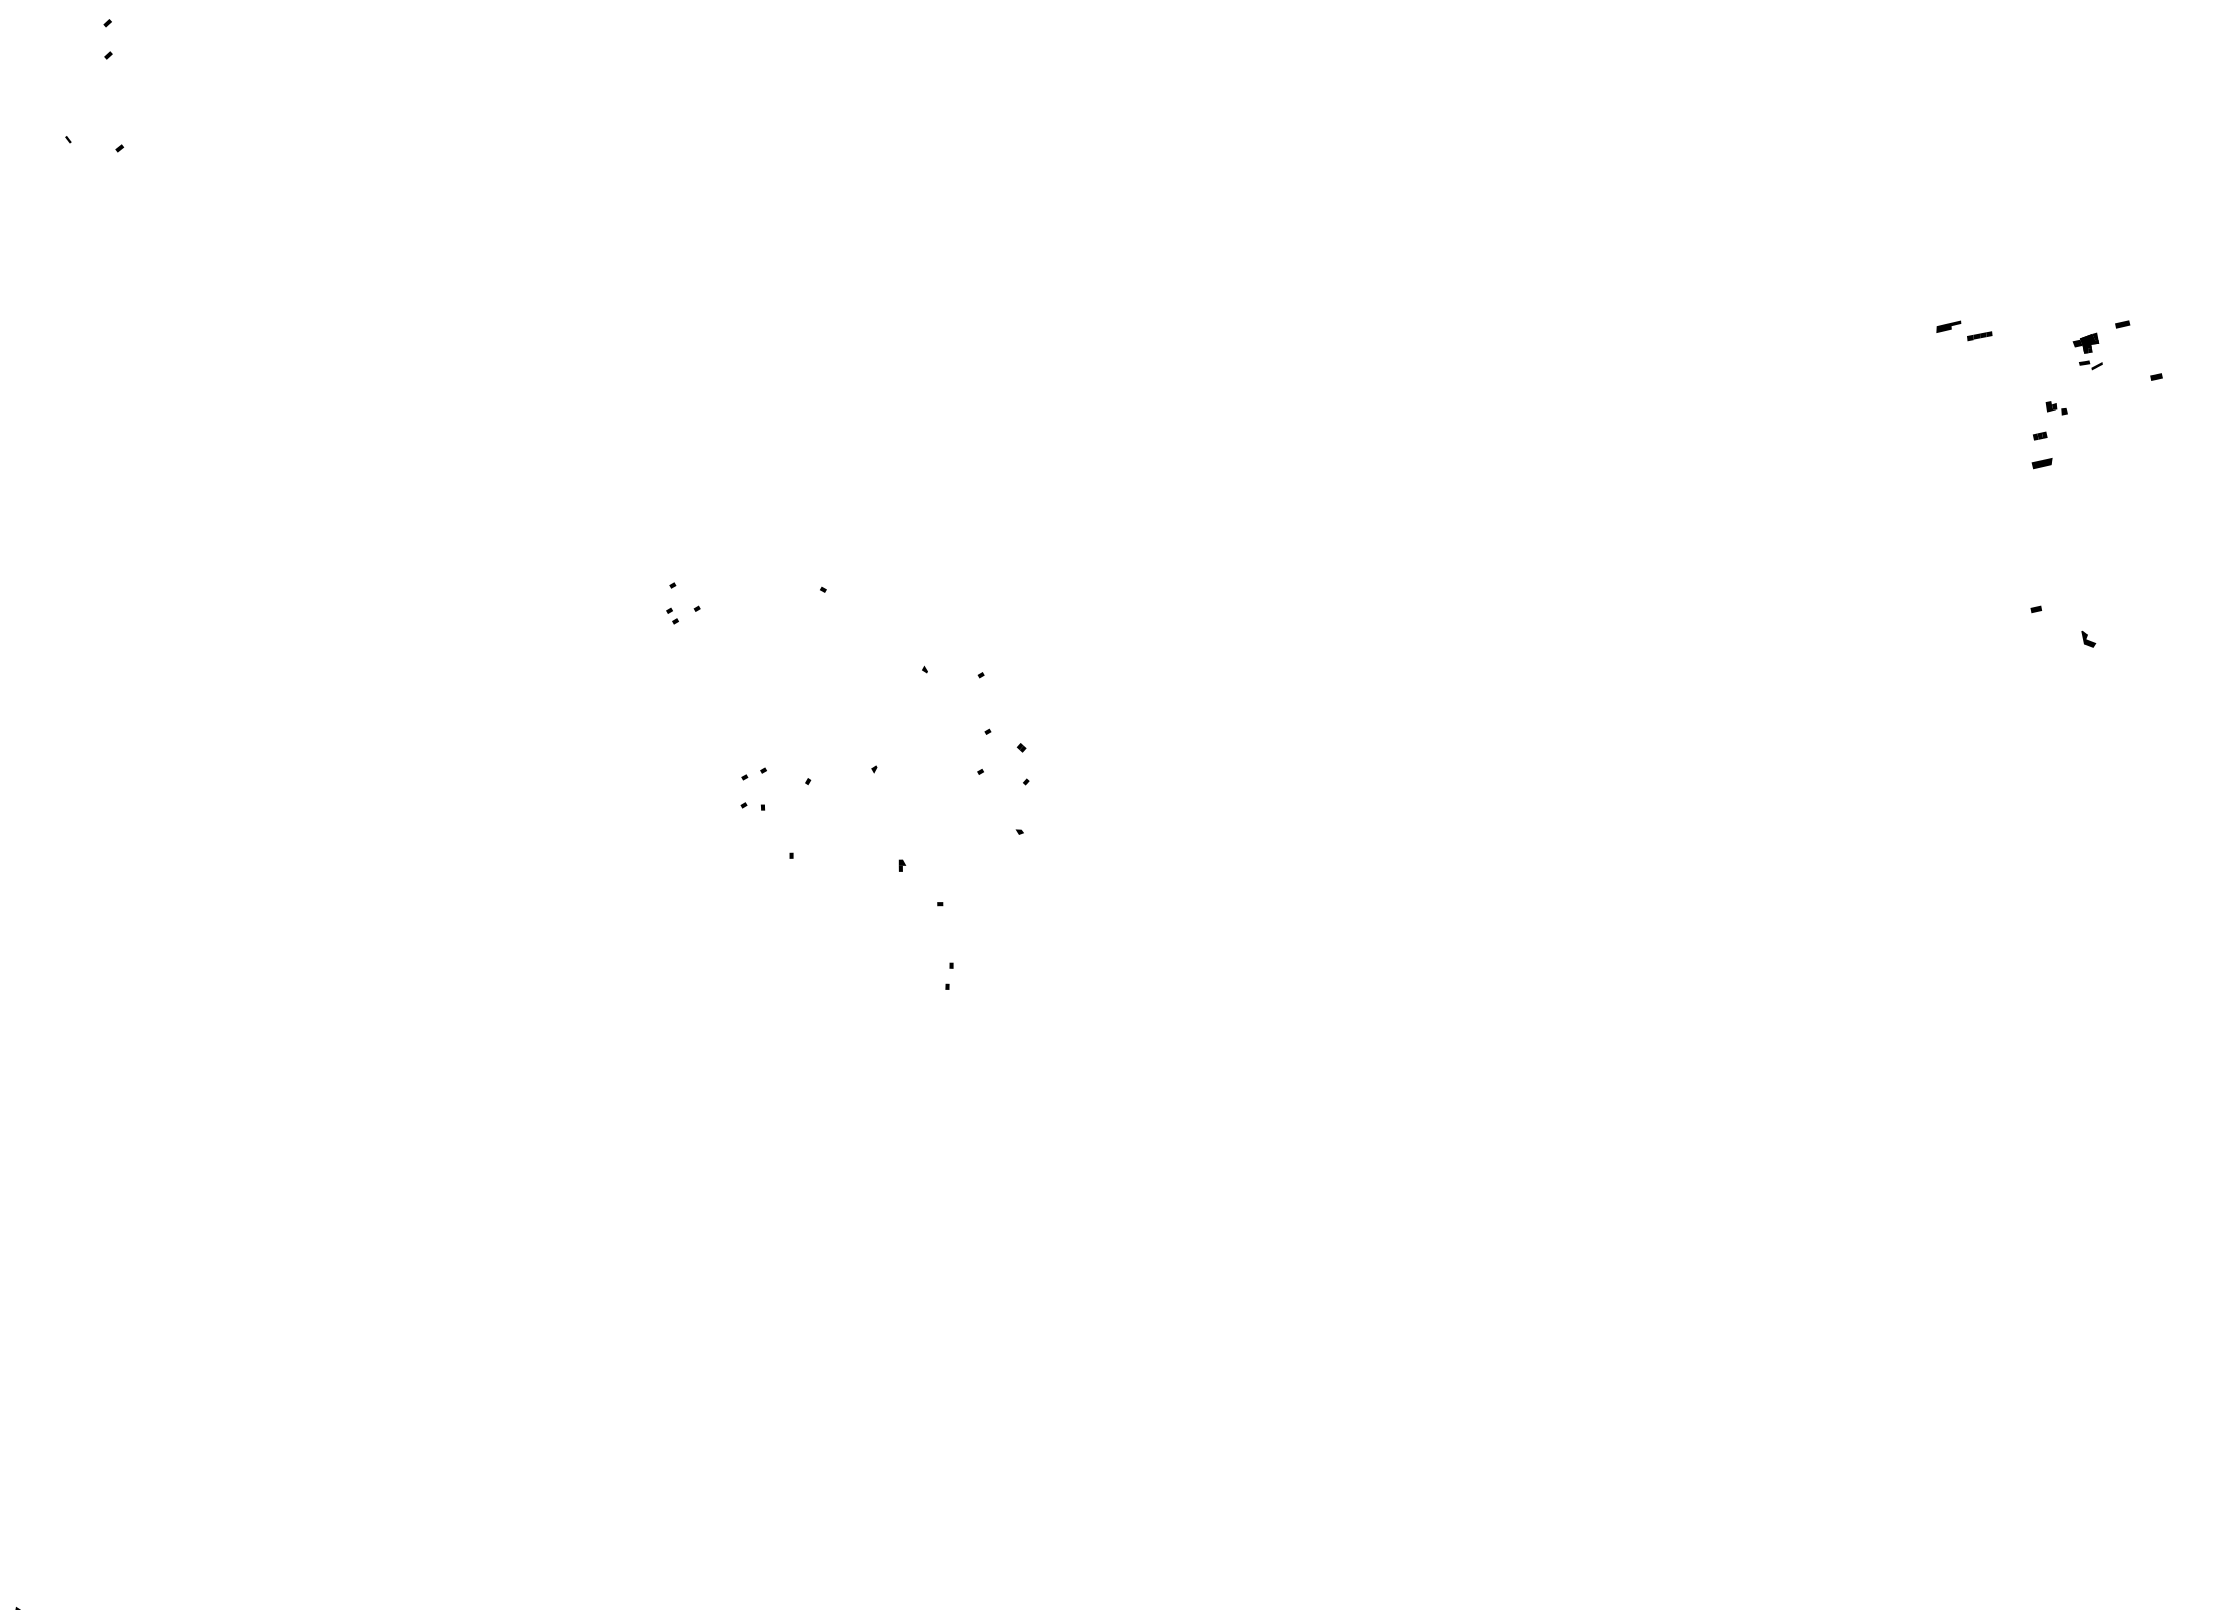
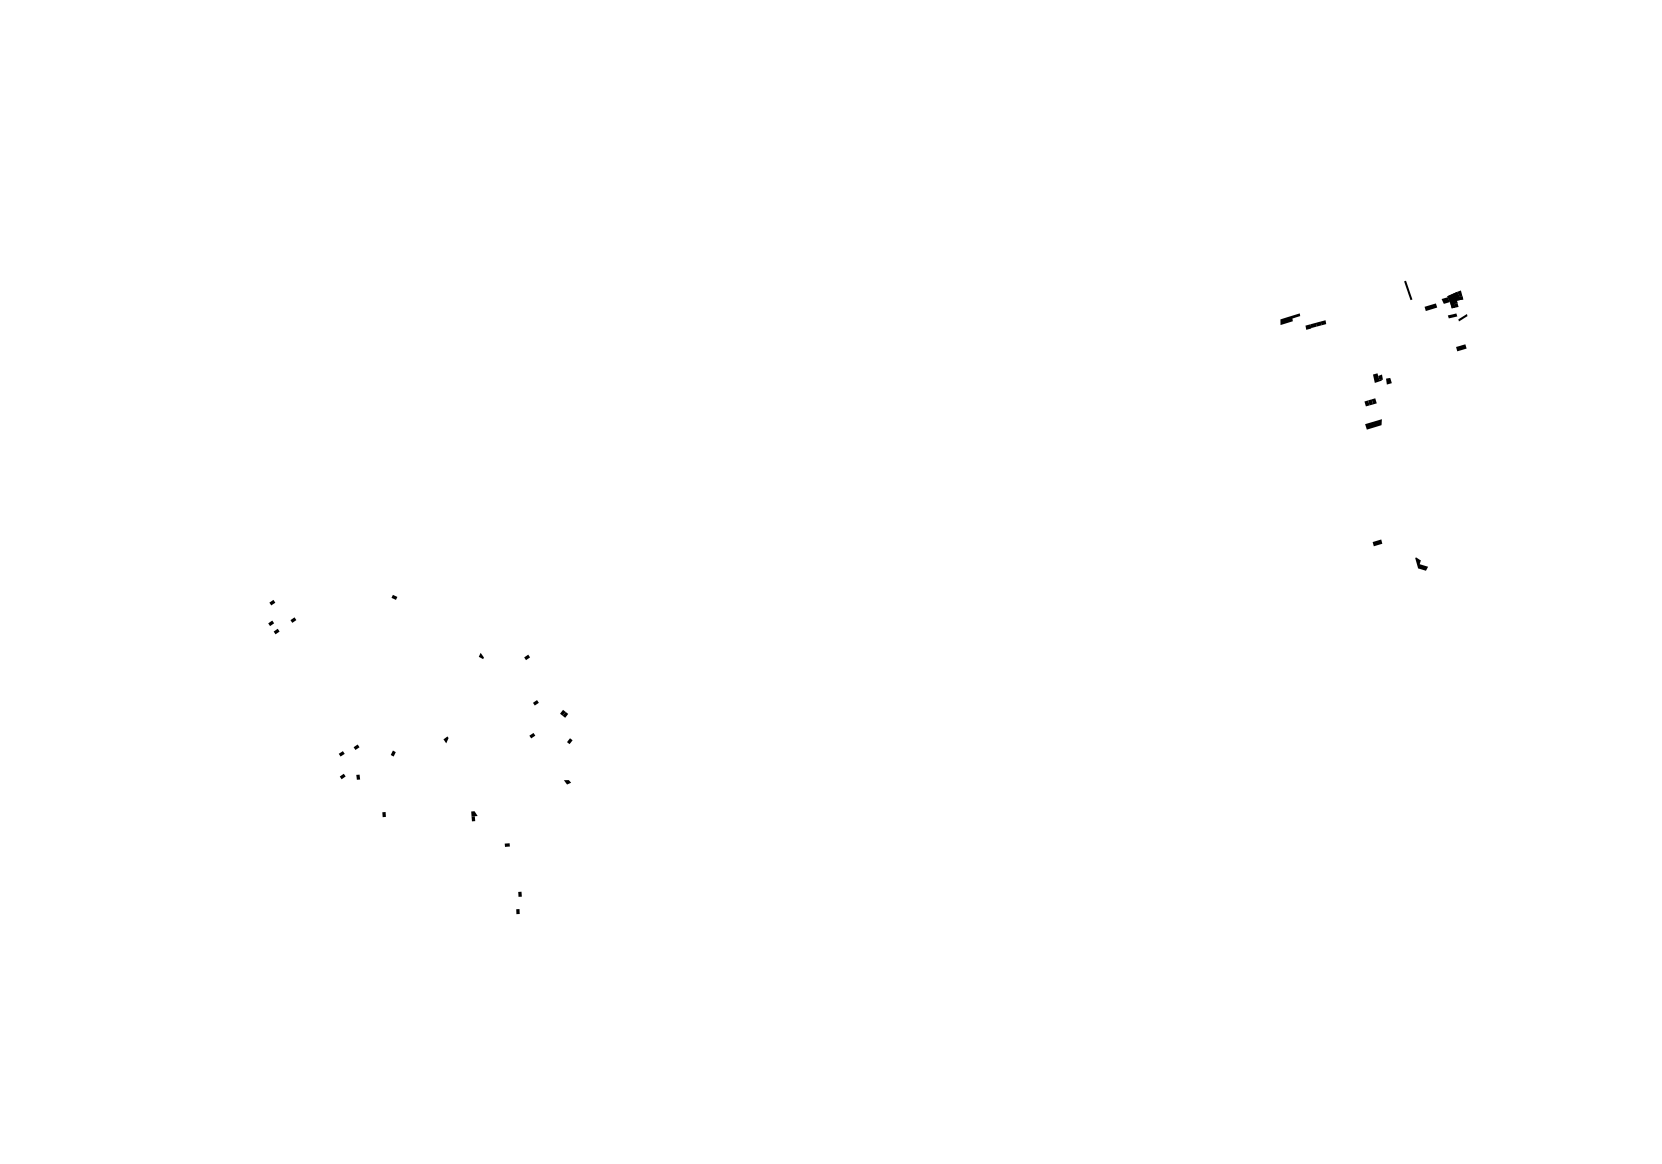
fill: (2096, 301) -> (1408, 290), added
part: (2087, 351) -> (1454, 306), moved

